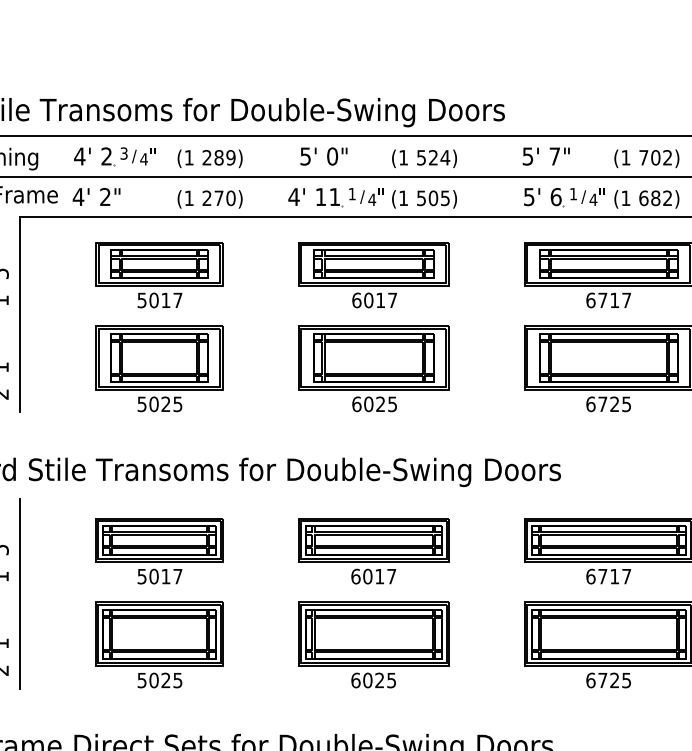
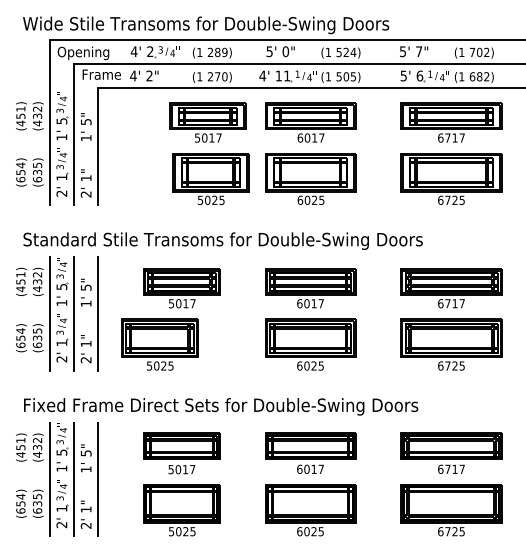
part: (158, 274) -> (207, 122), moved
part: (158, 367) -> (210, 178), moved
part: (158, 644) -> (159, 344), moved

